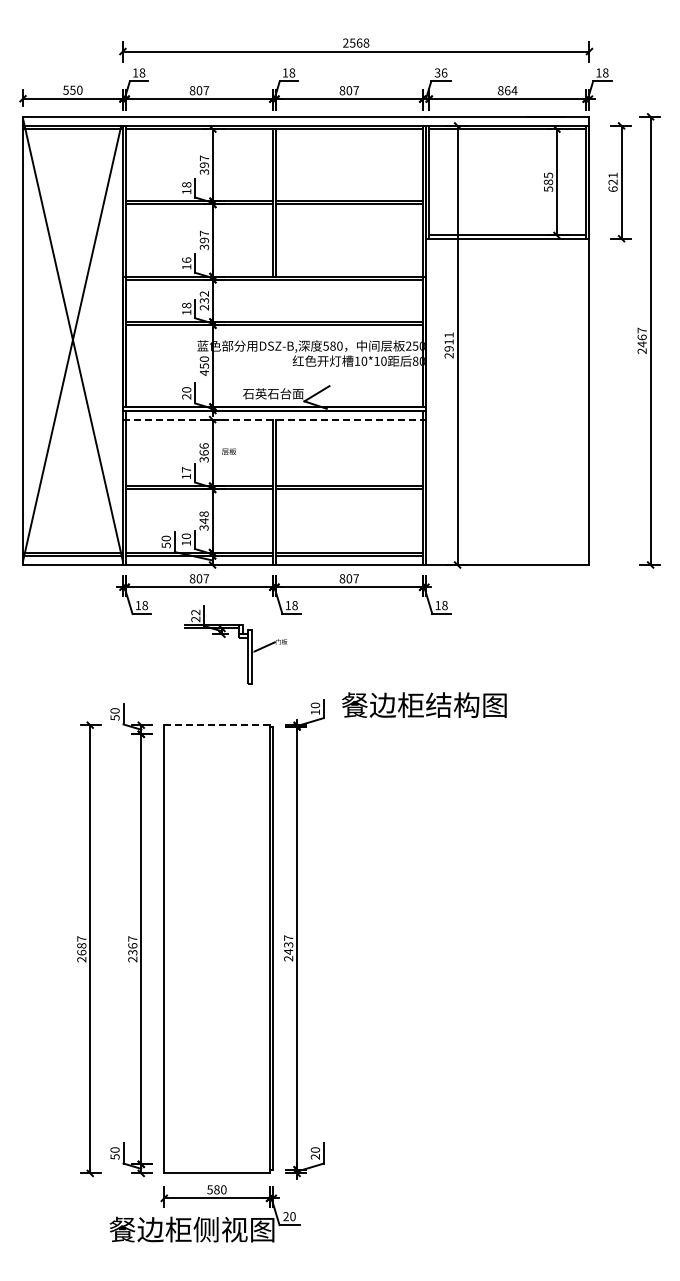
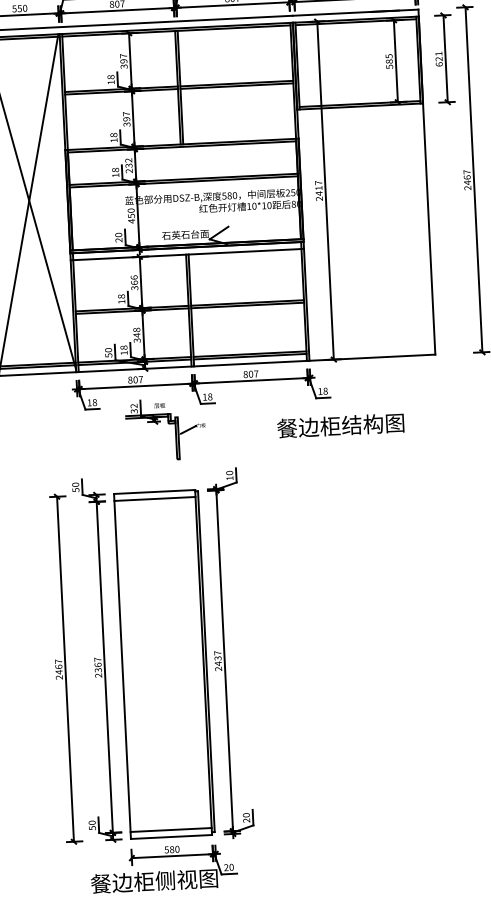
text: (186, 259) -> (113, 134), 16 -> 18
text: (448, 341) -> (318, 187), 2911 -> 2417
line: (274, 419) -> (187, 254), dashed -> solid
text: (229, 451) -> (160, 405), moved
text: (186, 469) -> (121, 296), 17 -> 18
text: (186, 536) -> (124, 347), 10 -> 18
text: (196, 619) -> (134, 411), 22 -> 32
text: (424, 704) -> (340, 425), moved
line: (216, 725) -> (154, 492), dashed -> solid
line: (216, 734) -> (154, 499), added
text: (81, 949) -> (58, 669), 2687 -> 2467
line: (216, 1164) -> (170, 830), added

